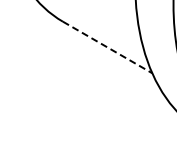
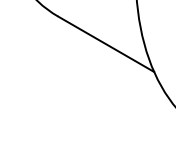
line: (107, 47) -> (106, 44), dashed -> solid

